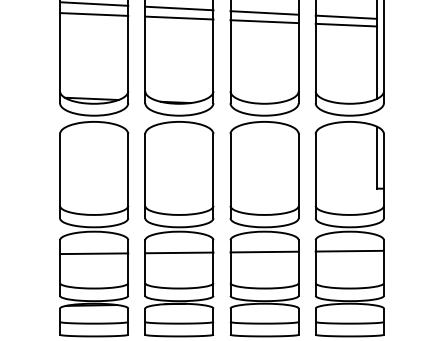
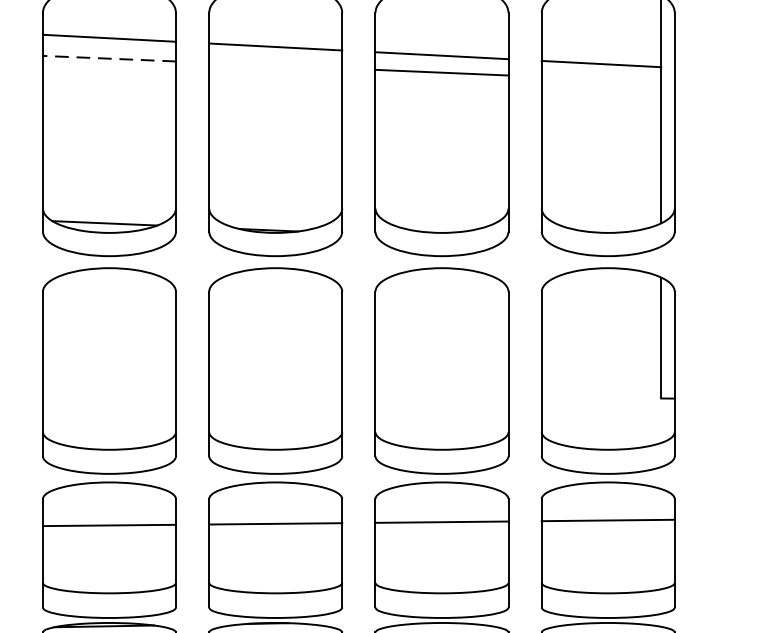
line: (93, 14) -> (108, 58), solid -> dashed
line: (179, 17) -> (275, 64), removed
line: (345, 24) -> (599, 78), removed

